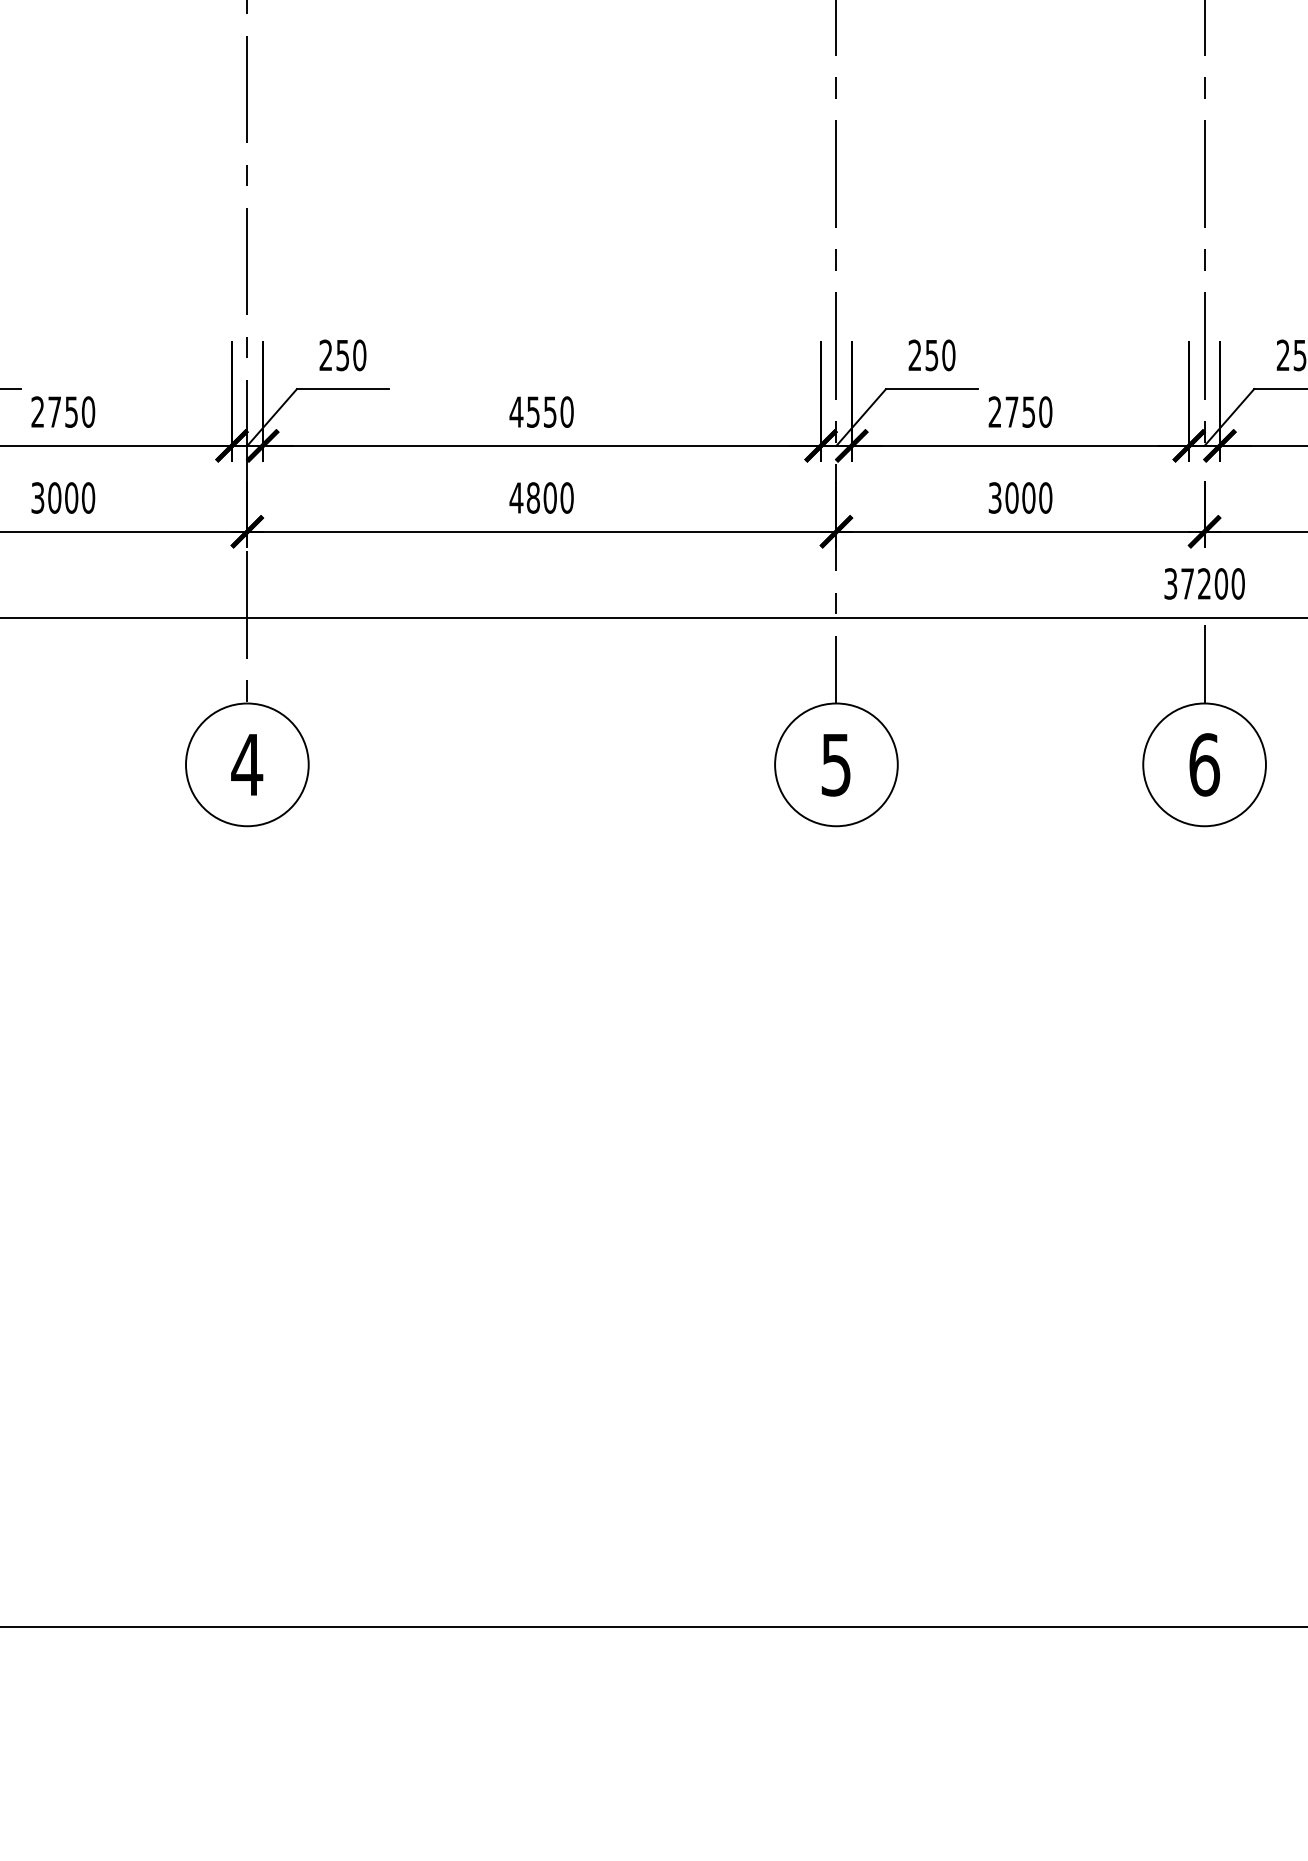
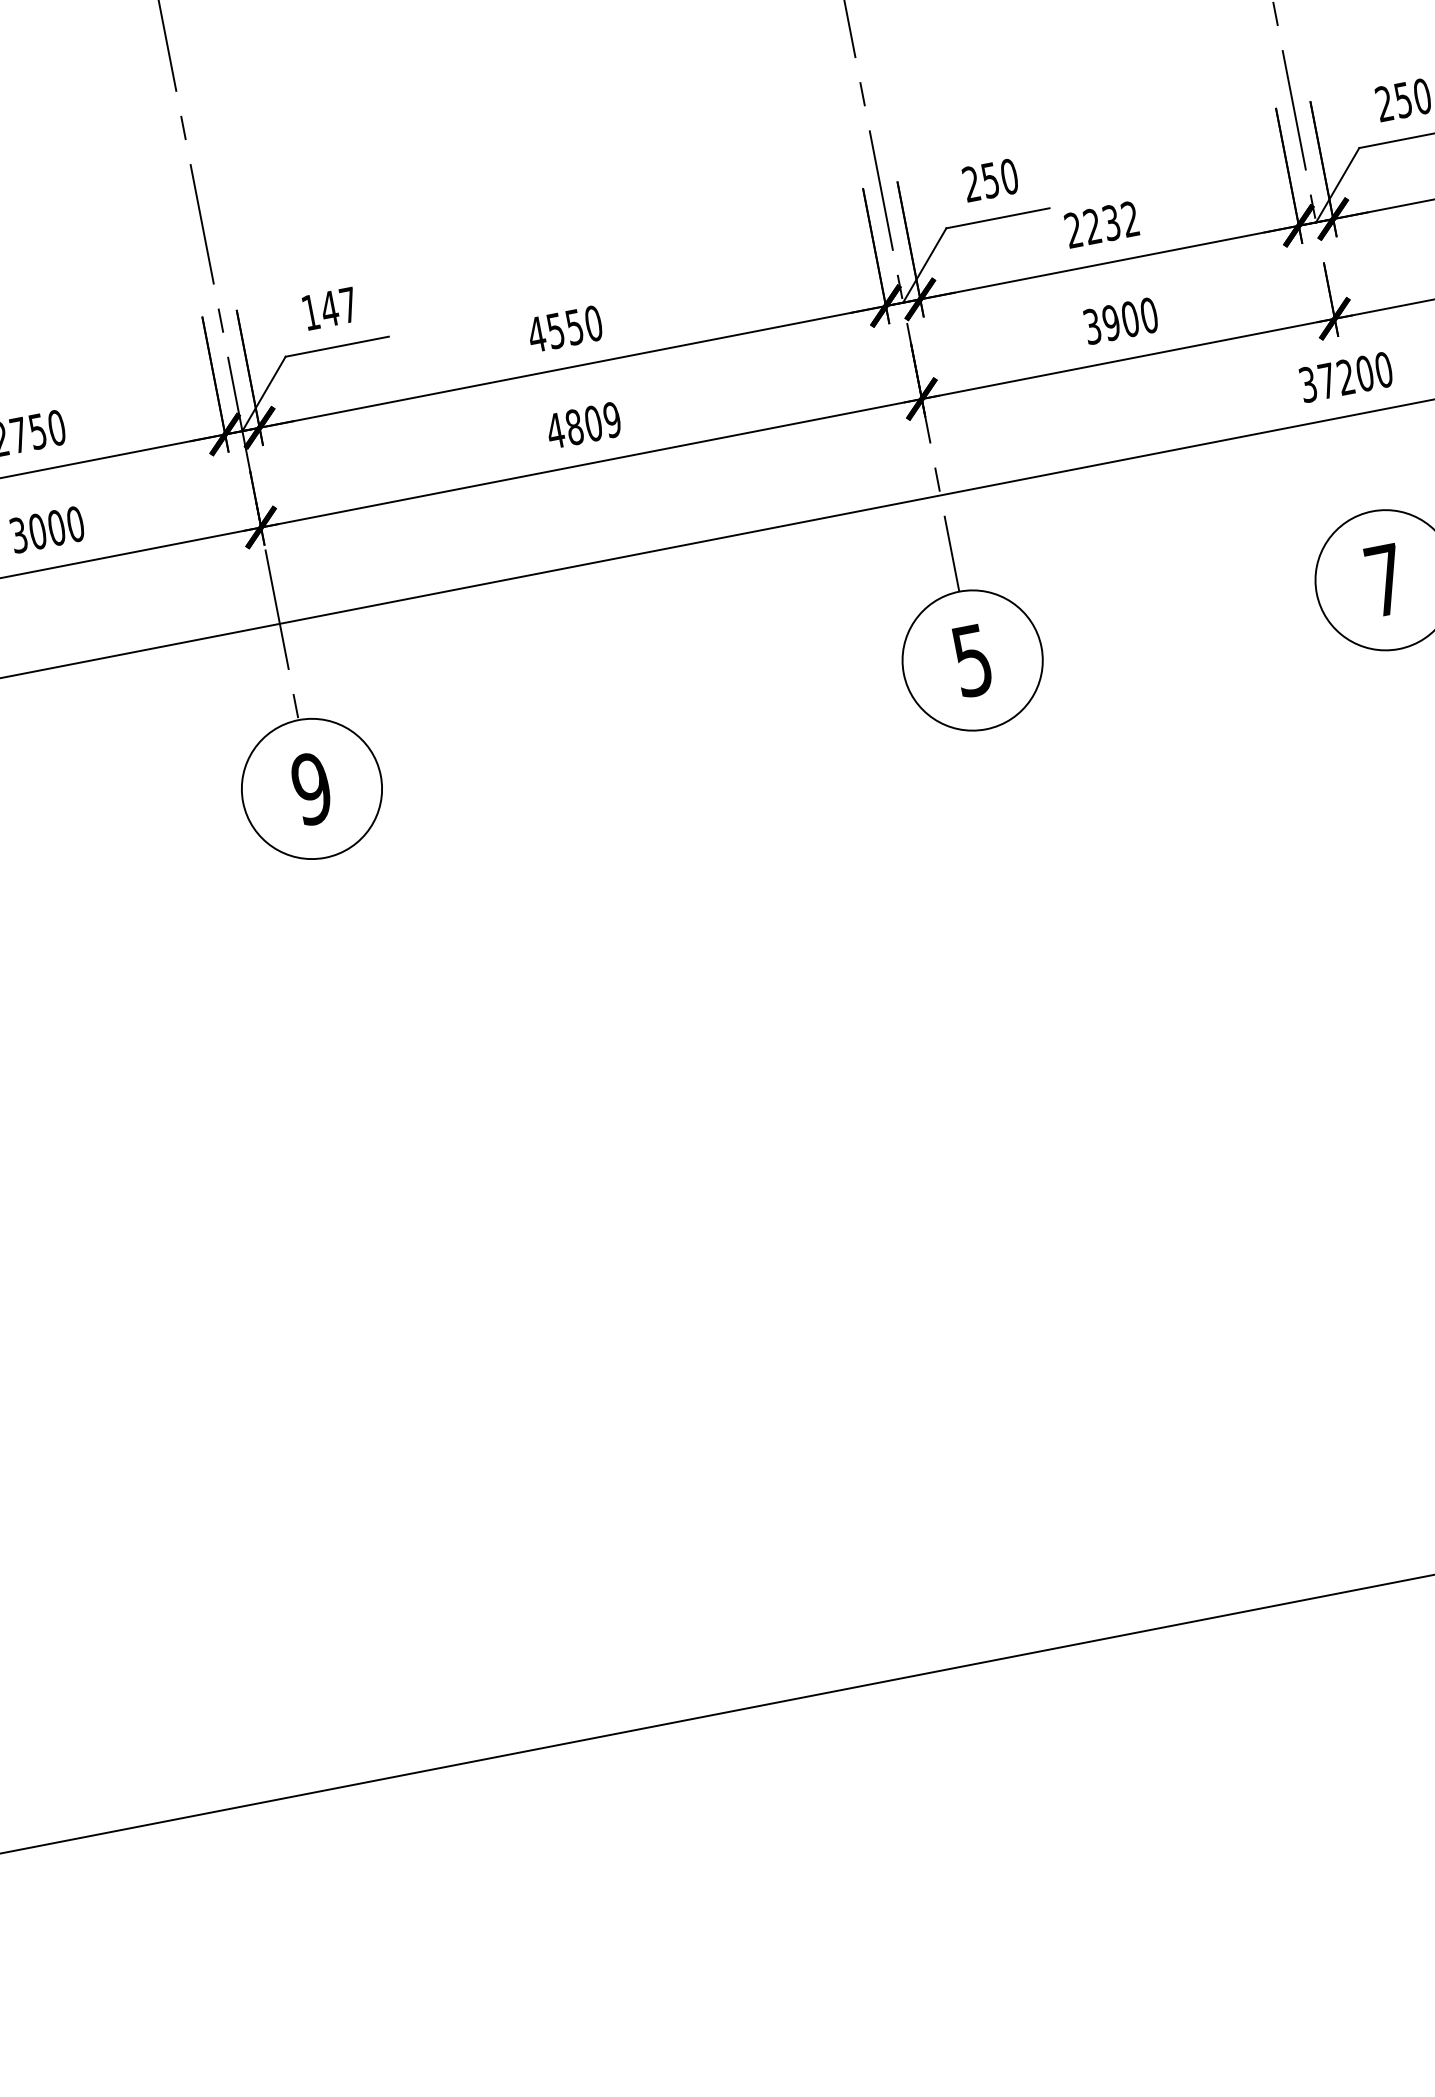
text: (342, 355) -> (329, 309), 250 -> 147
text: (1028, 411) -> (1111, 222), 2750 -> 2232
text: (566, 497) -> (611, 419), 4800 -> 4809
text: (1011, 497) -> (1110, 322), 3000 -> 3900
line: (1204, 664) -> (1363, 467), removed
text: (247, 764) -> (312, 788), 4 -> 9
text: (1204, 764) -> (1385, 579), 6 -> 7

